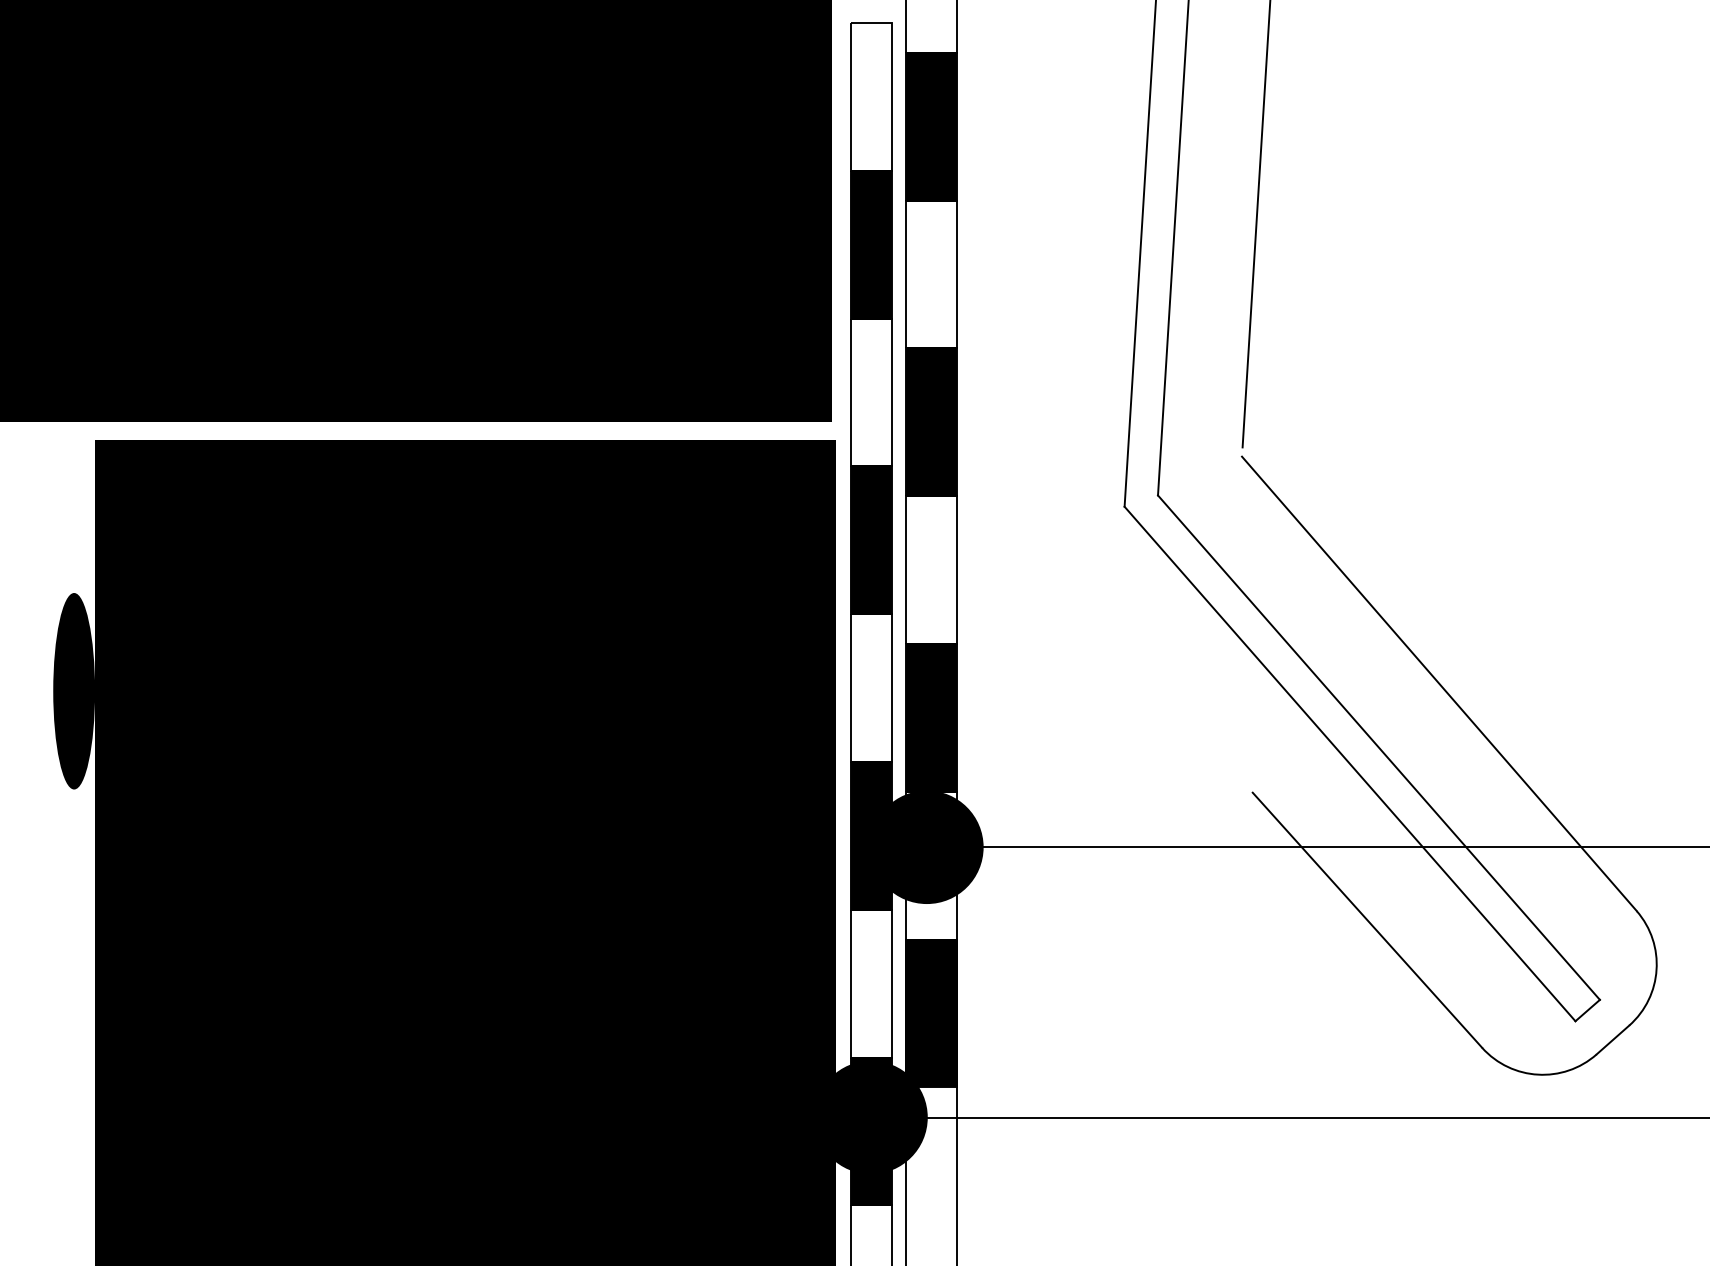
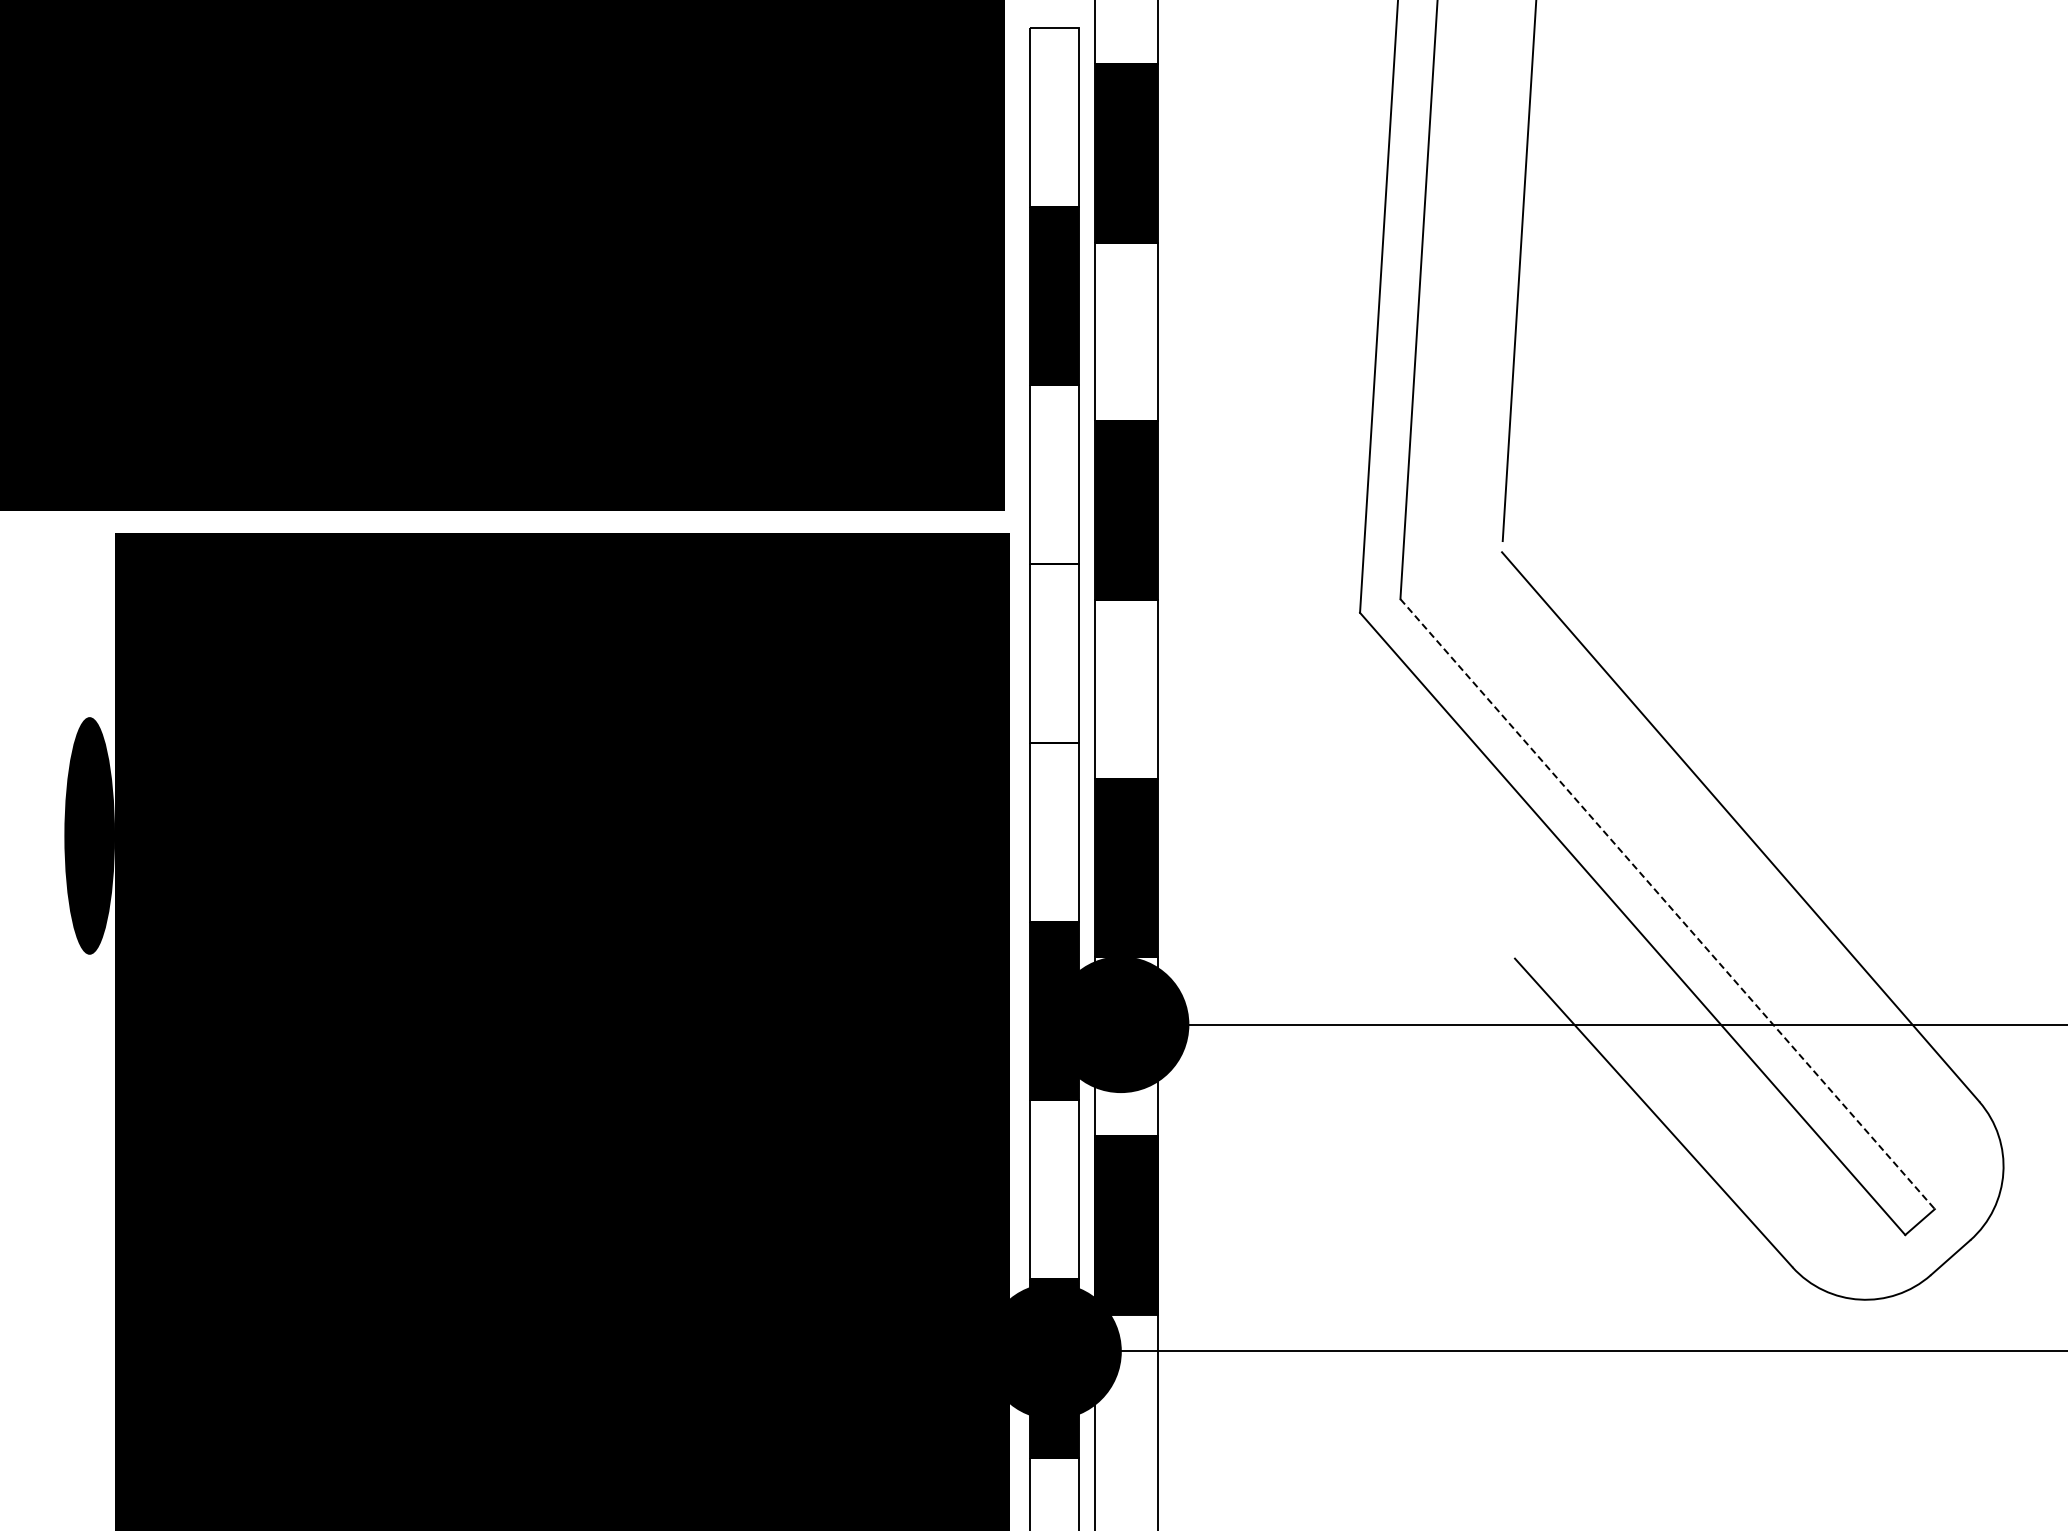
fill: (871, 540) -> (1053, 653), removed
line: (1378, 747) -> (1667, 904), solid -> dashed

